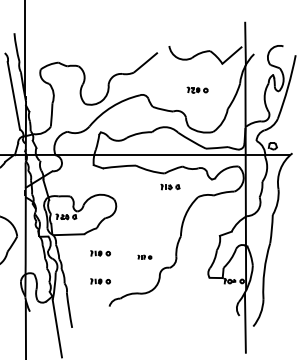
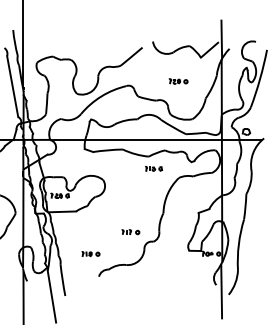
part: (100, 253) -> (90, 228), removed
part: (144, 257) -> (130, 232), size x1.43

